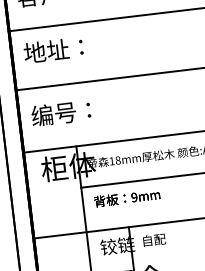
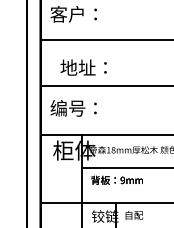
text: (53, 50) -> (83, 67), moved

